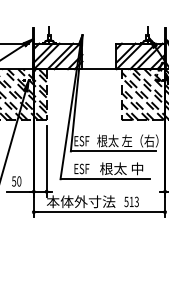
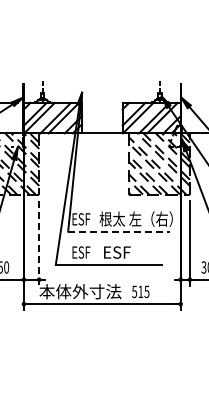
line: (113, 151) -> (119, 231), solid -> dashed
line: (46, 161) -> (39, 243), solid -> dashed
text: (121, 168) -> (128, 251), 根太 中 -> ESF
text: (136, 201) -> (146, 291), 513 -> 515

